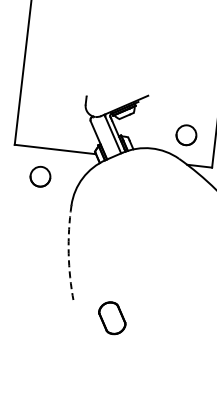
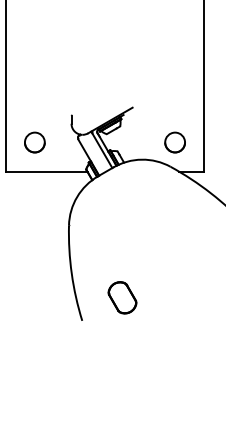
part: (40, 176) -> (34, 142), moved
arc: (68, 253) -> (71, 273), dashed -> solid
part: (112, 317) -> (122, 297), moved

